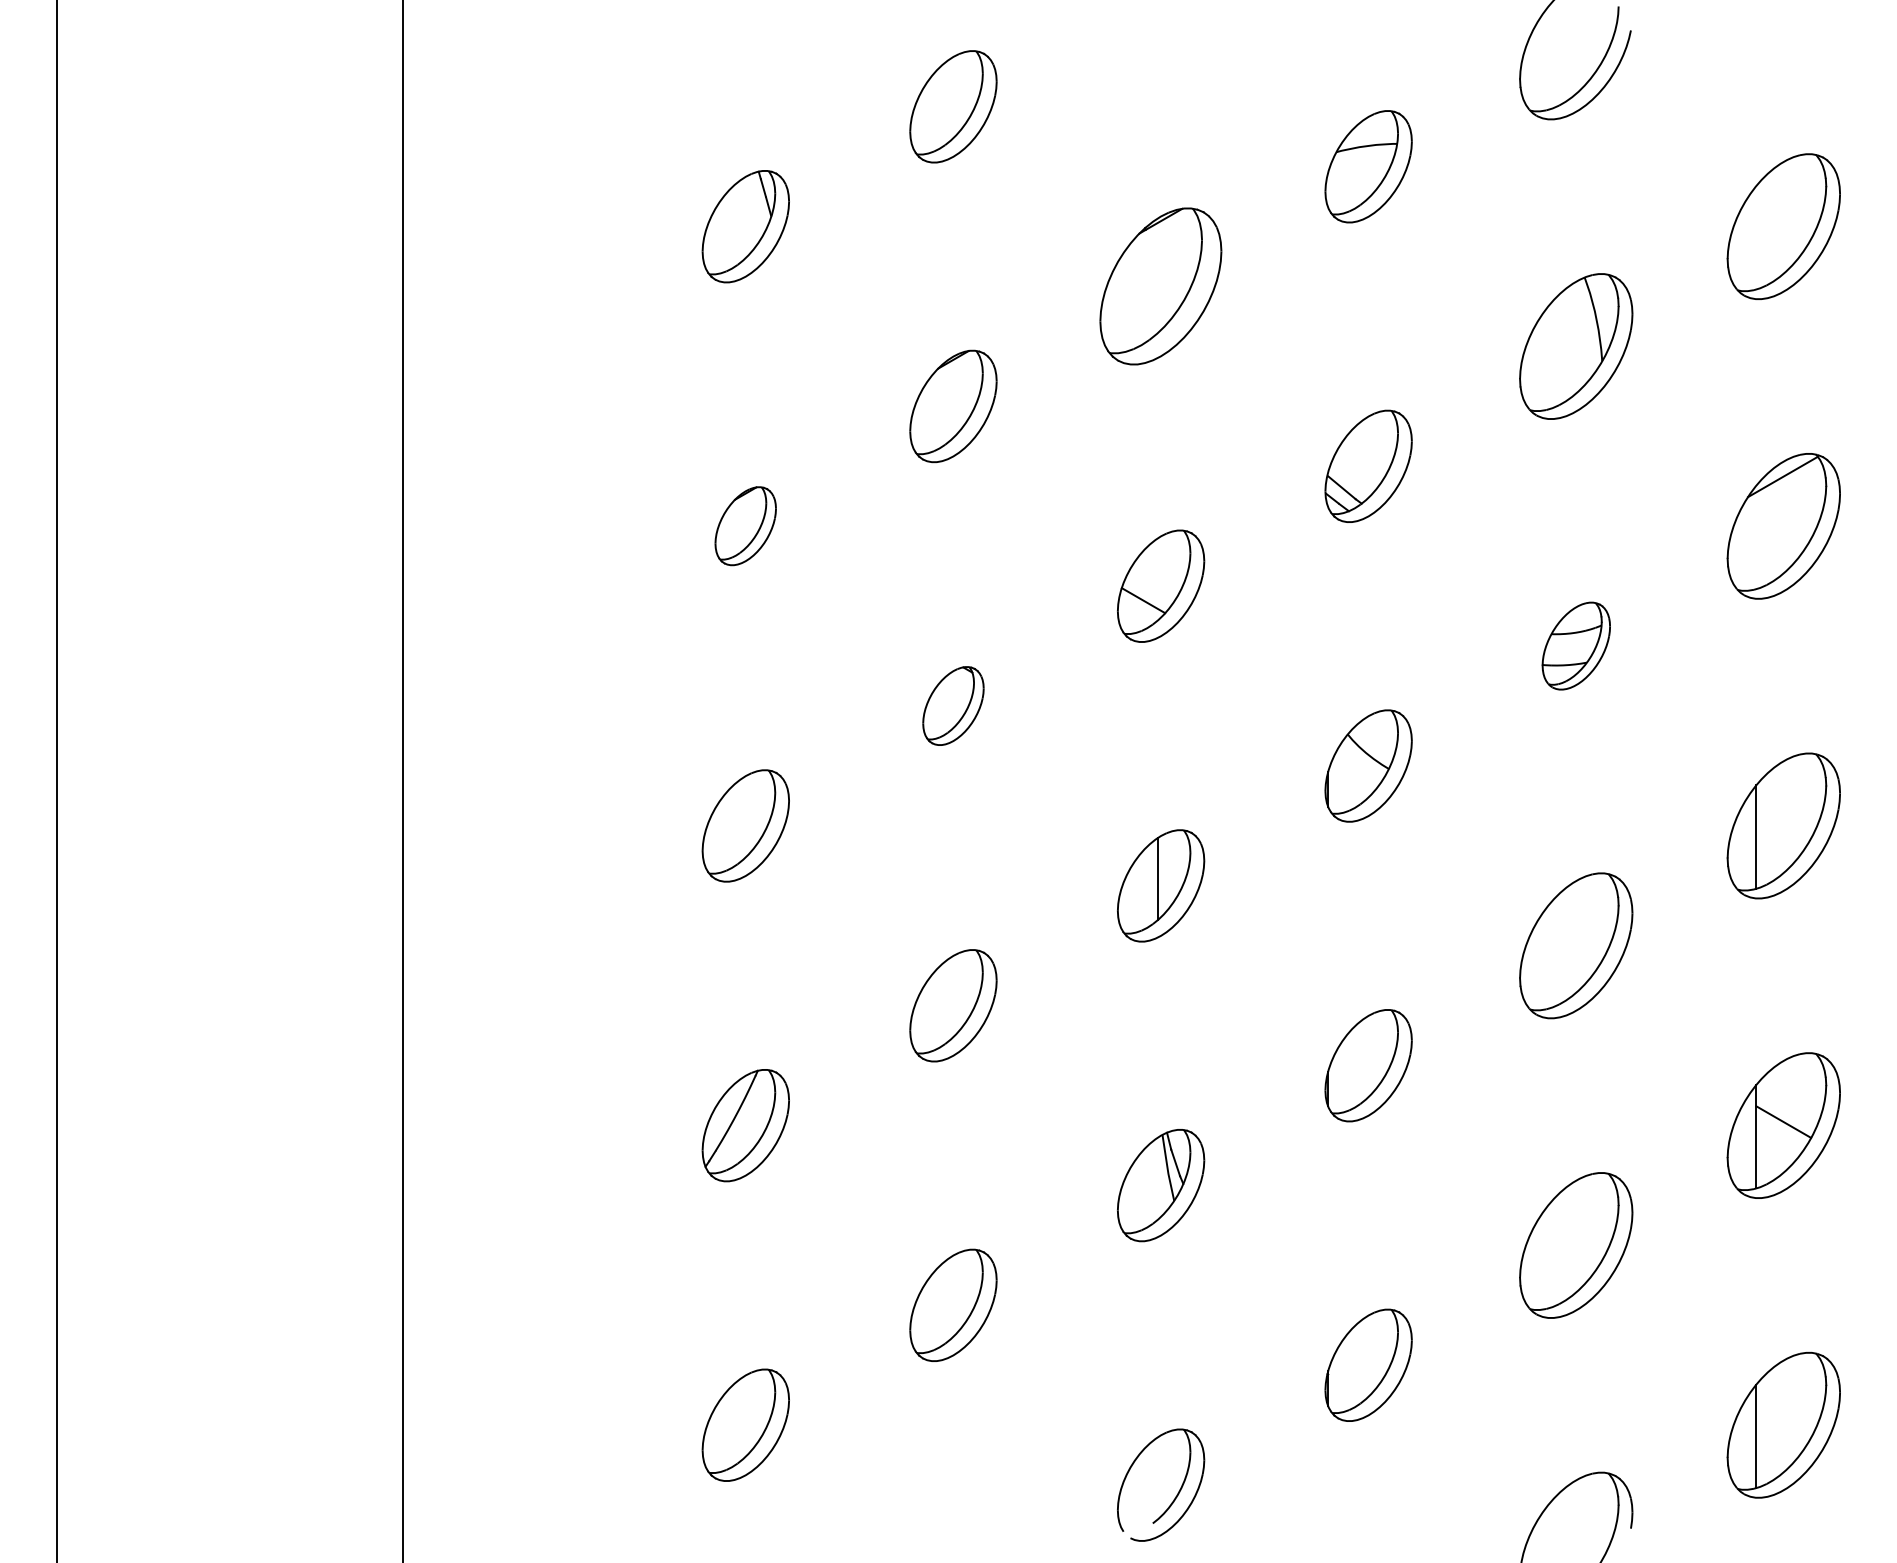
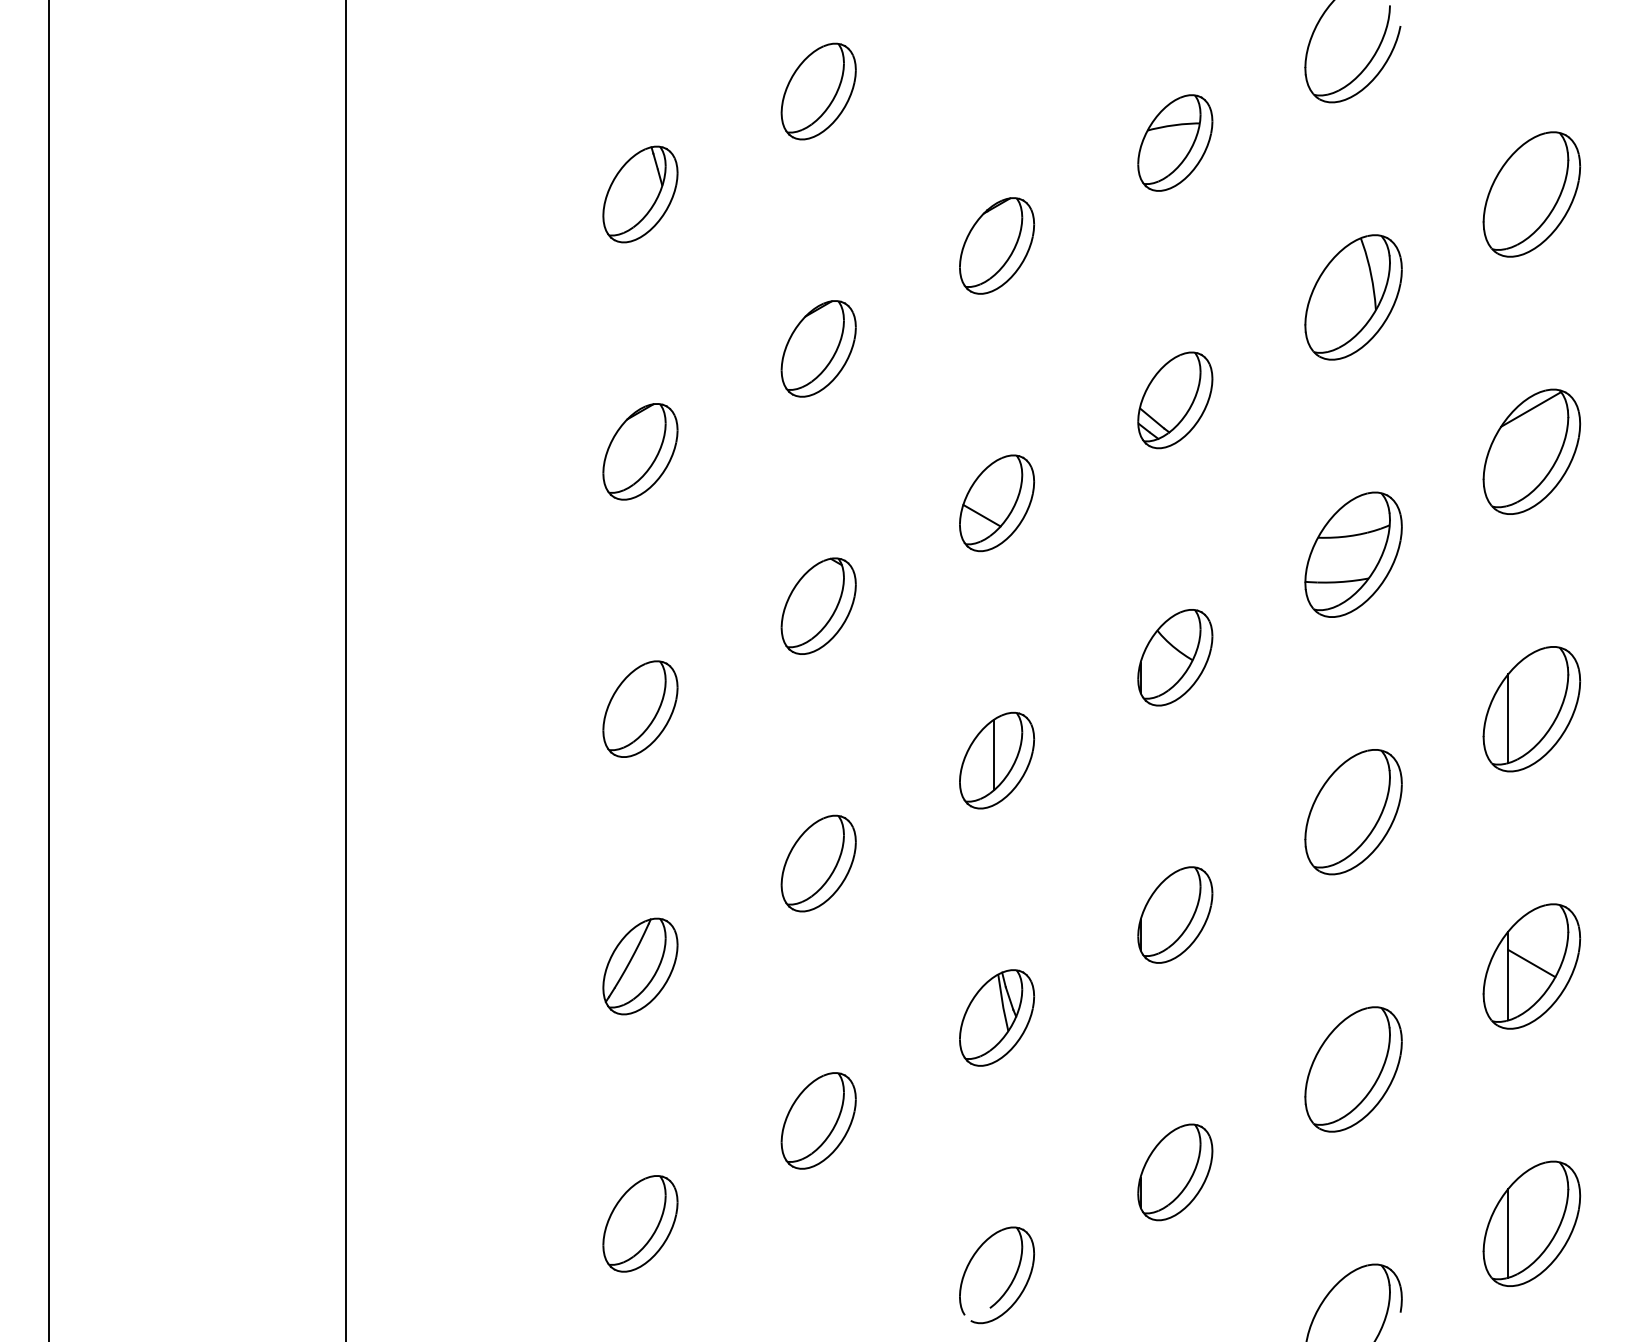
part: (1161, 286) -> (997, 245), size x0.71
part: (745, 525) -> (640, 451), size x1.43
part: (1576, 645) -> (1353, 554), size x1.67
part: (953, 705) -> (818, 605), size x1.43

